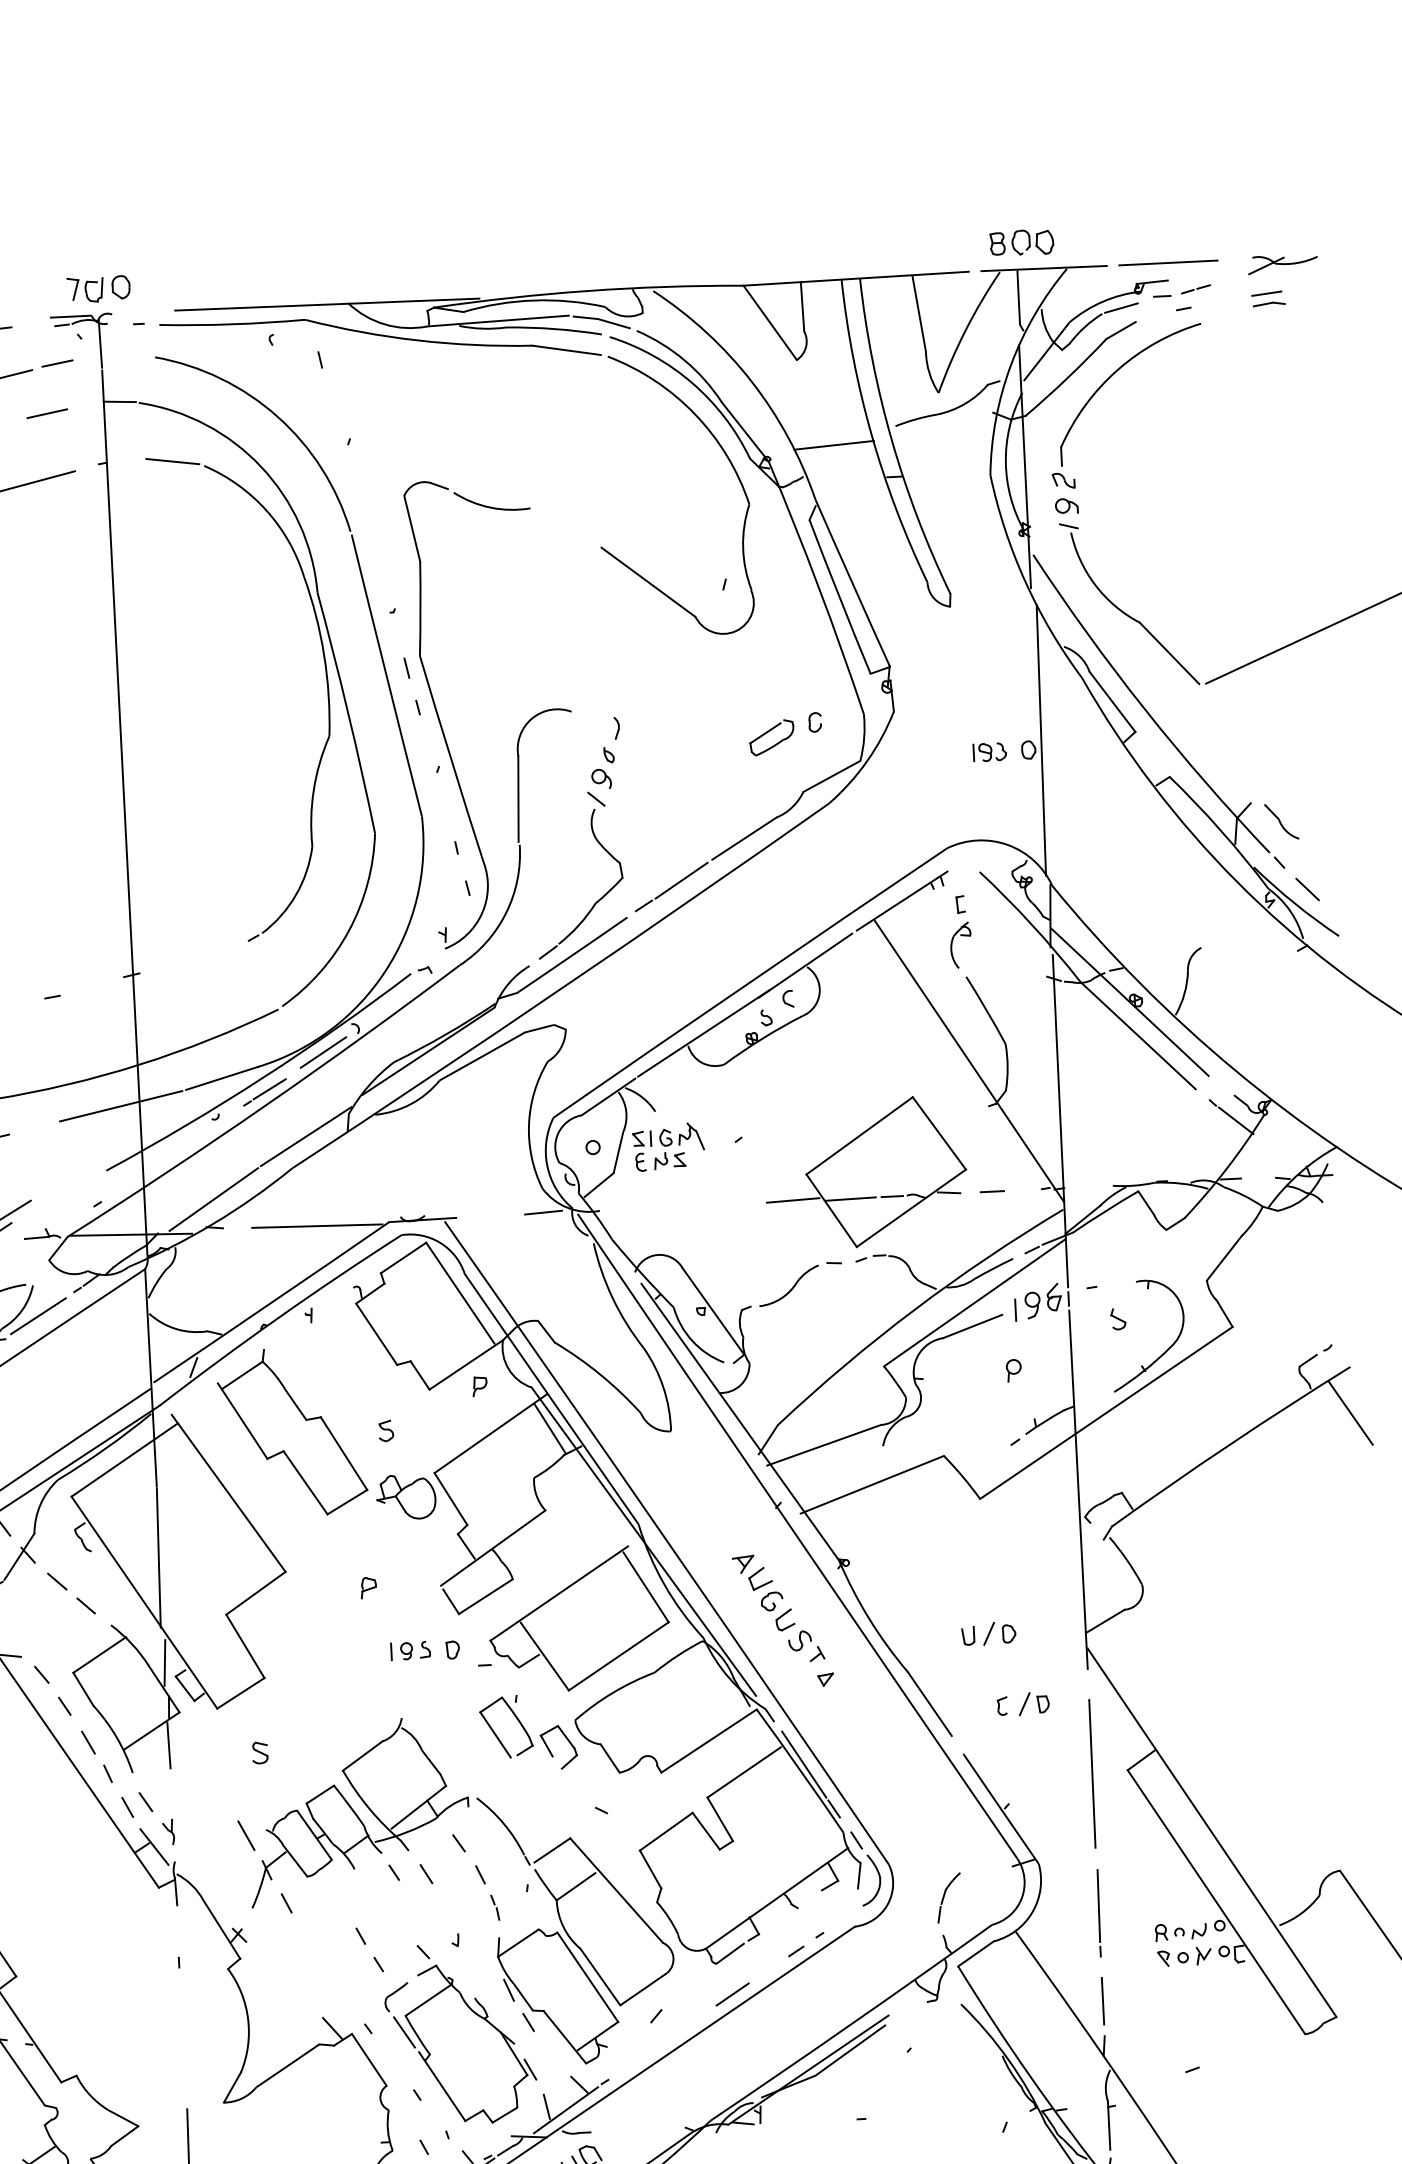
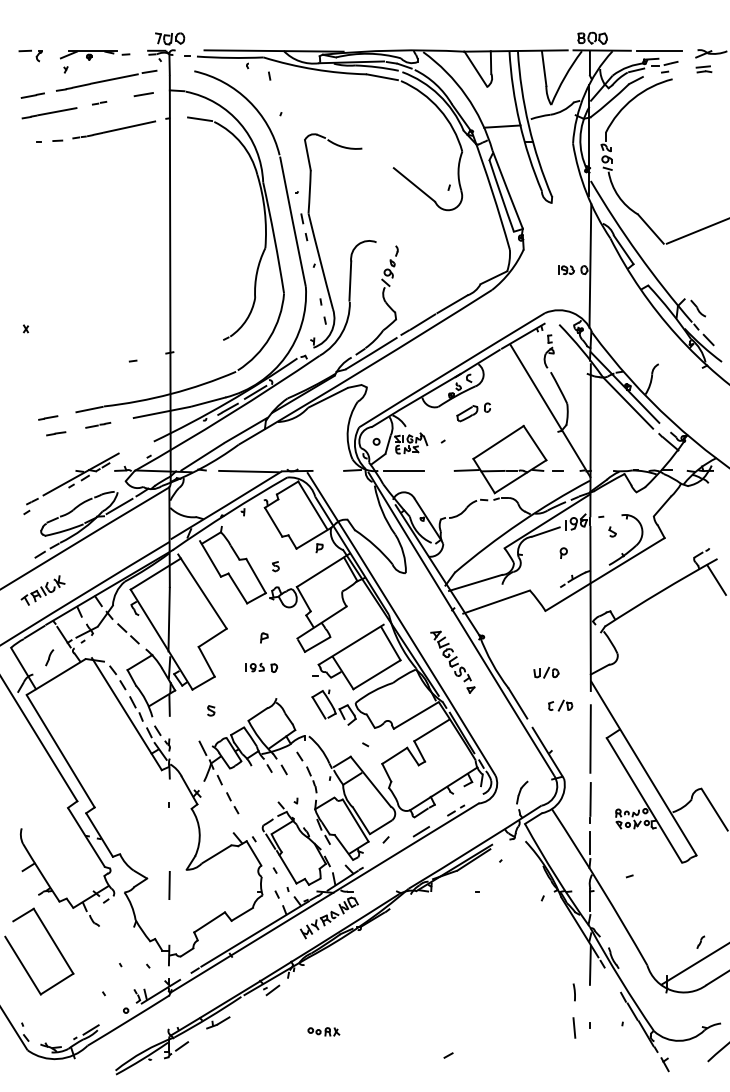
part: (785, 734) -> (473, 412), moved
line: (654, 1207) -> (403, 470), added
part: (424, 1649) -> (261, 667), moved
part: (369, 1950) -> (232, 803), moved

